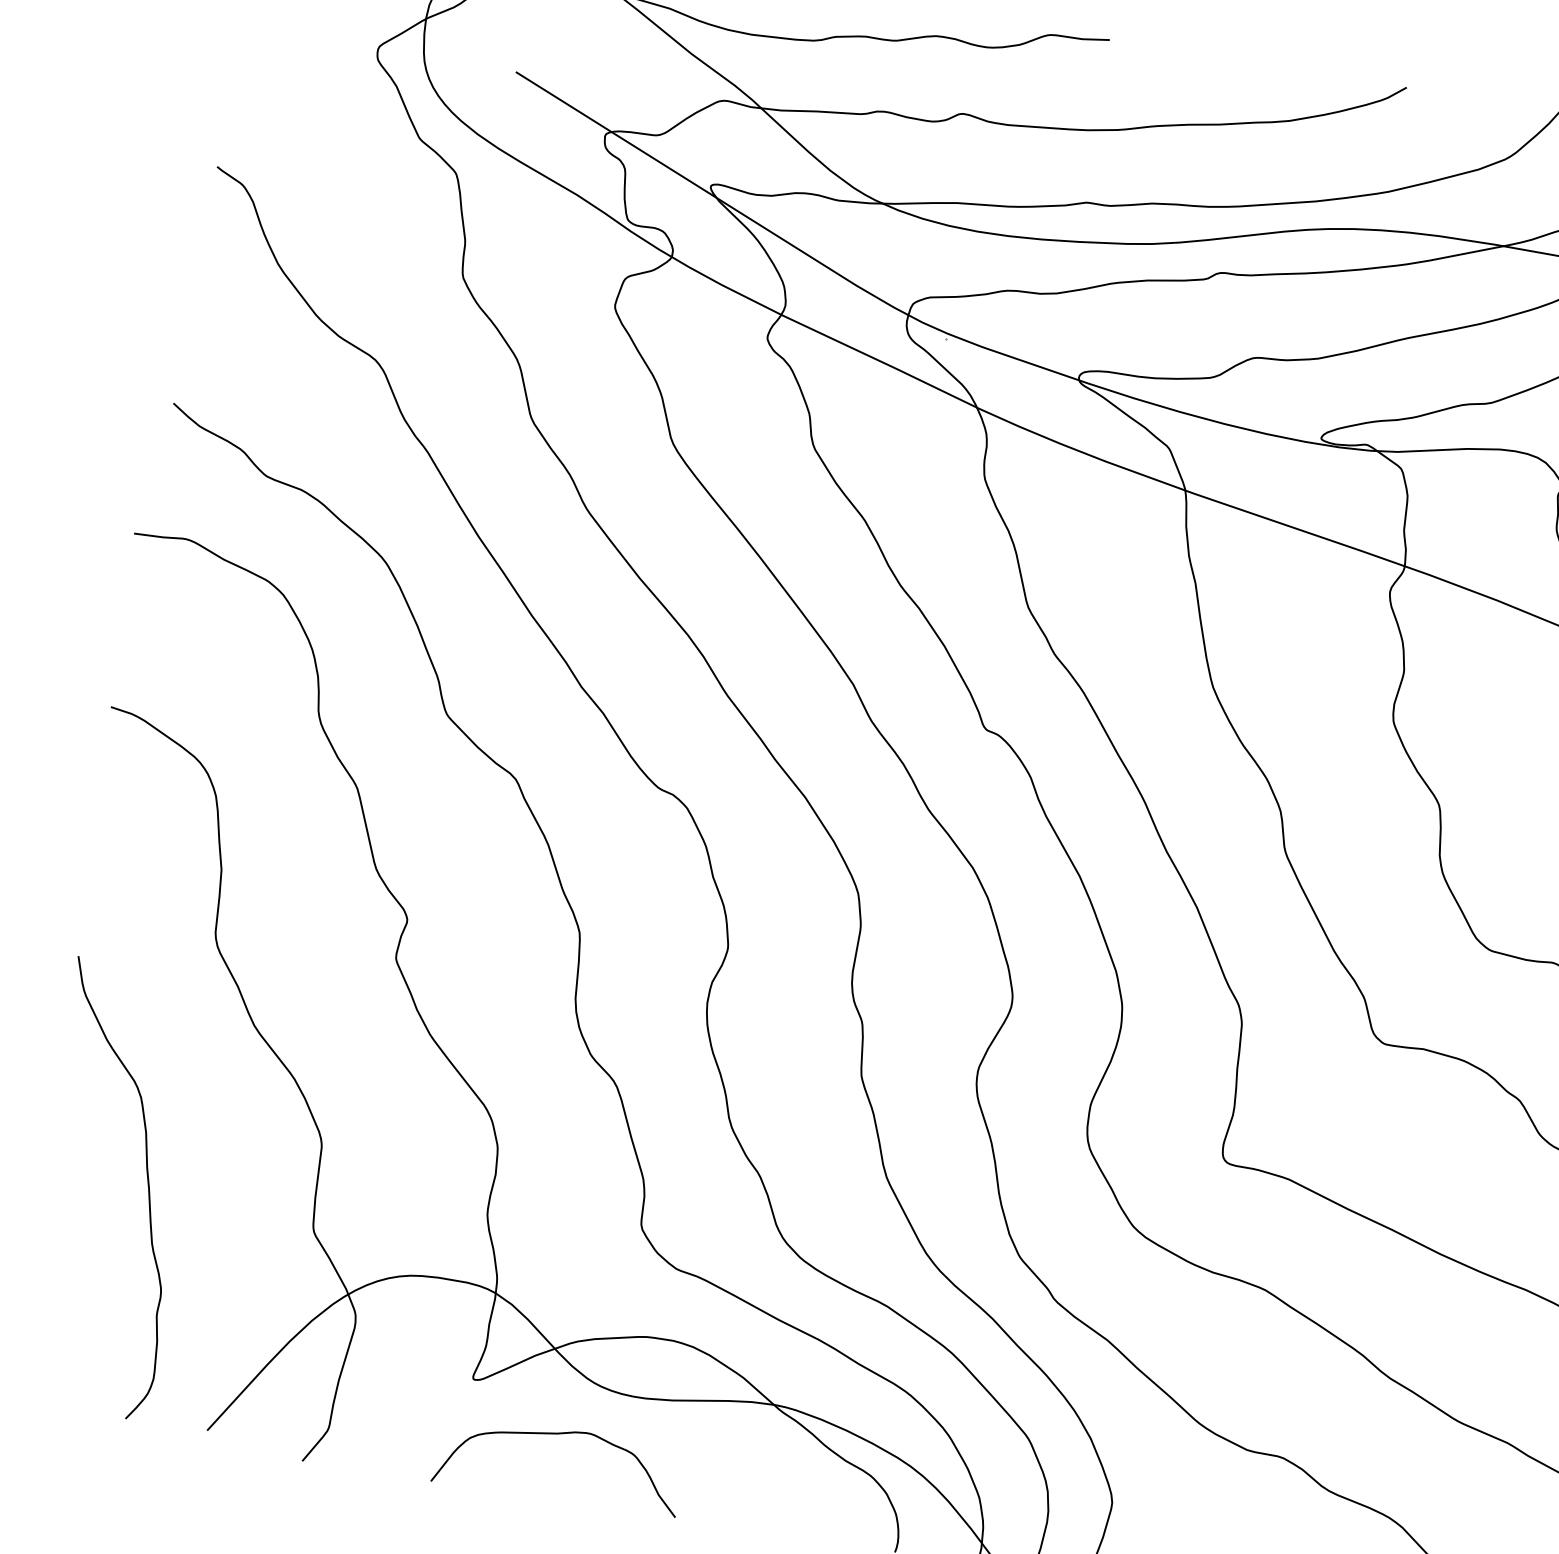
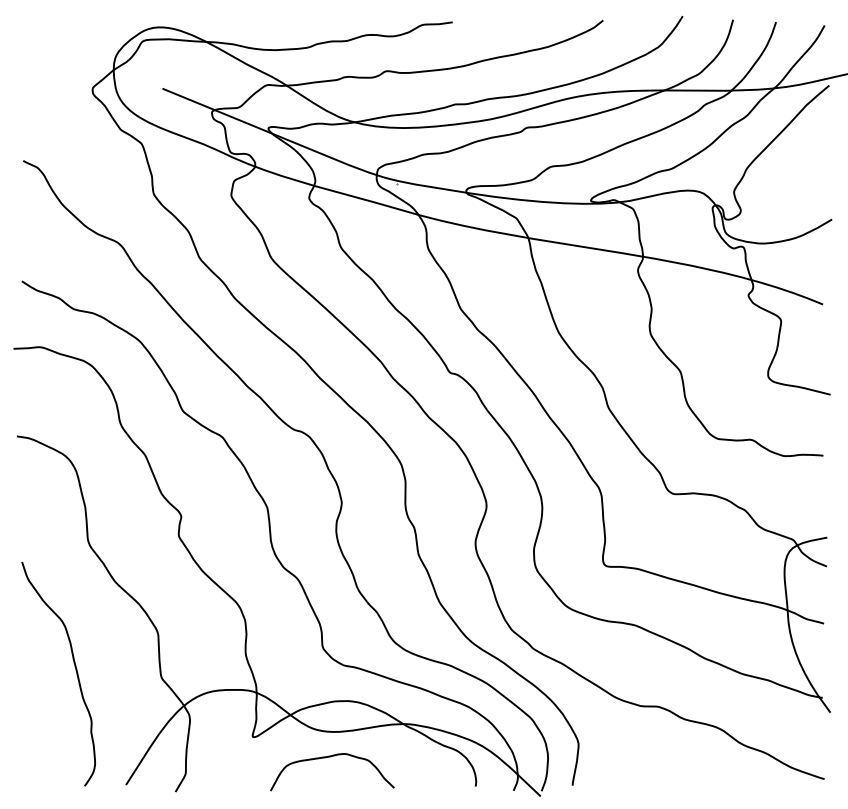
curve: (560, 1435) -> (330, 757), moved

